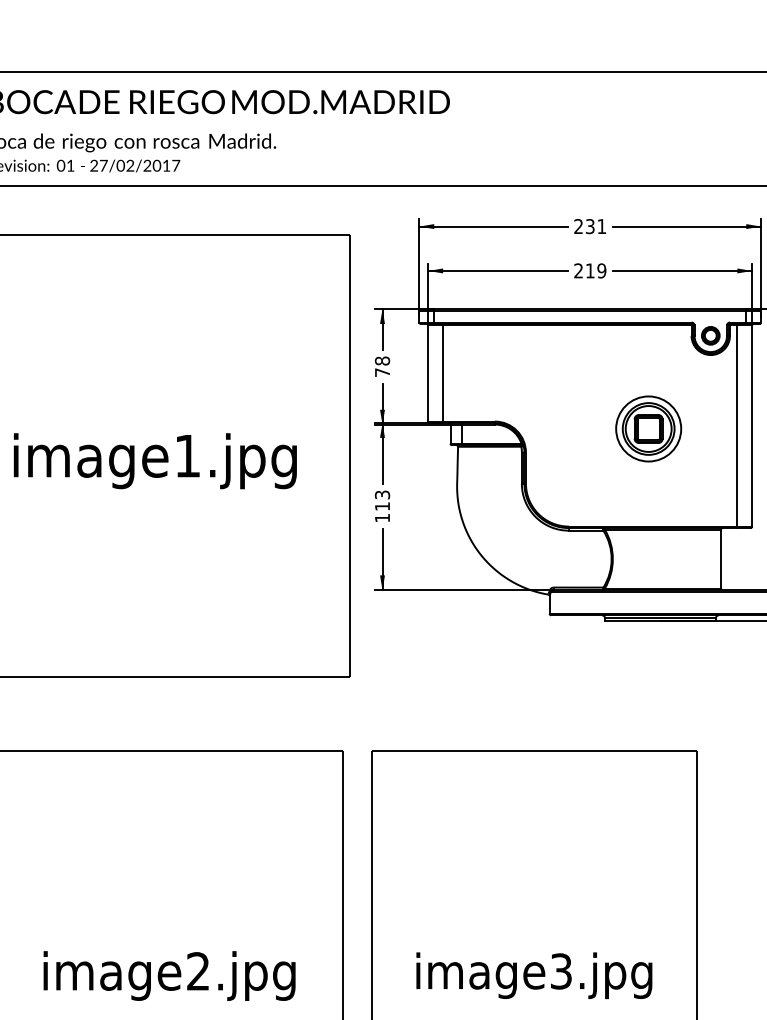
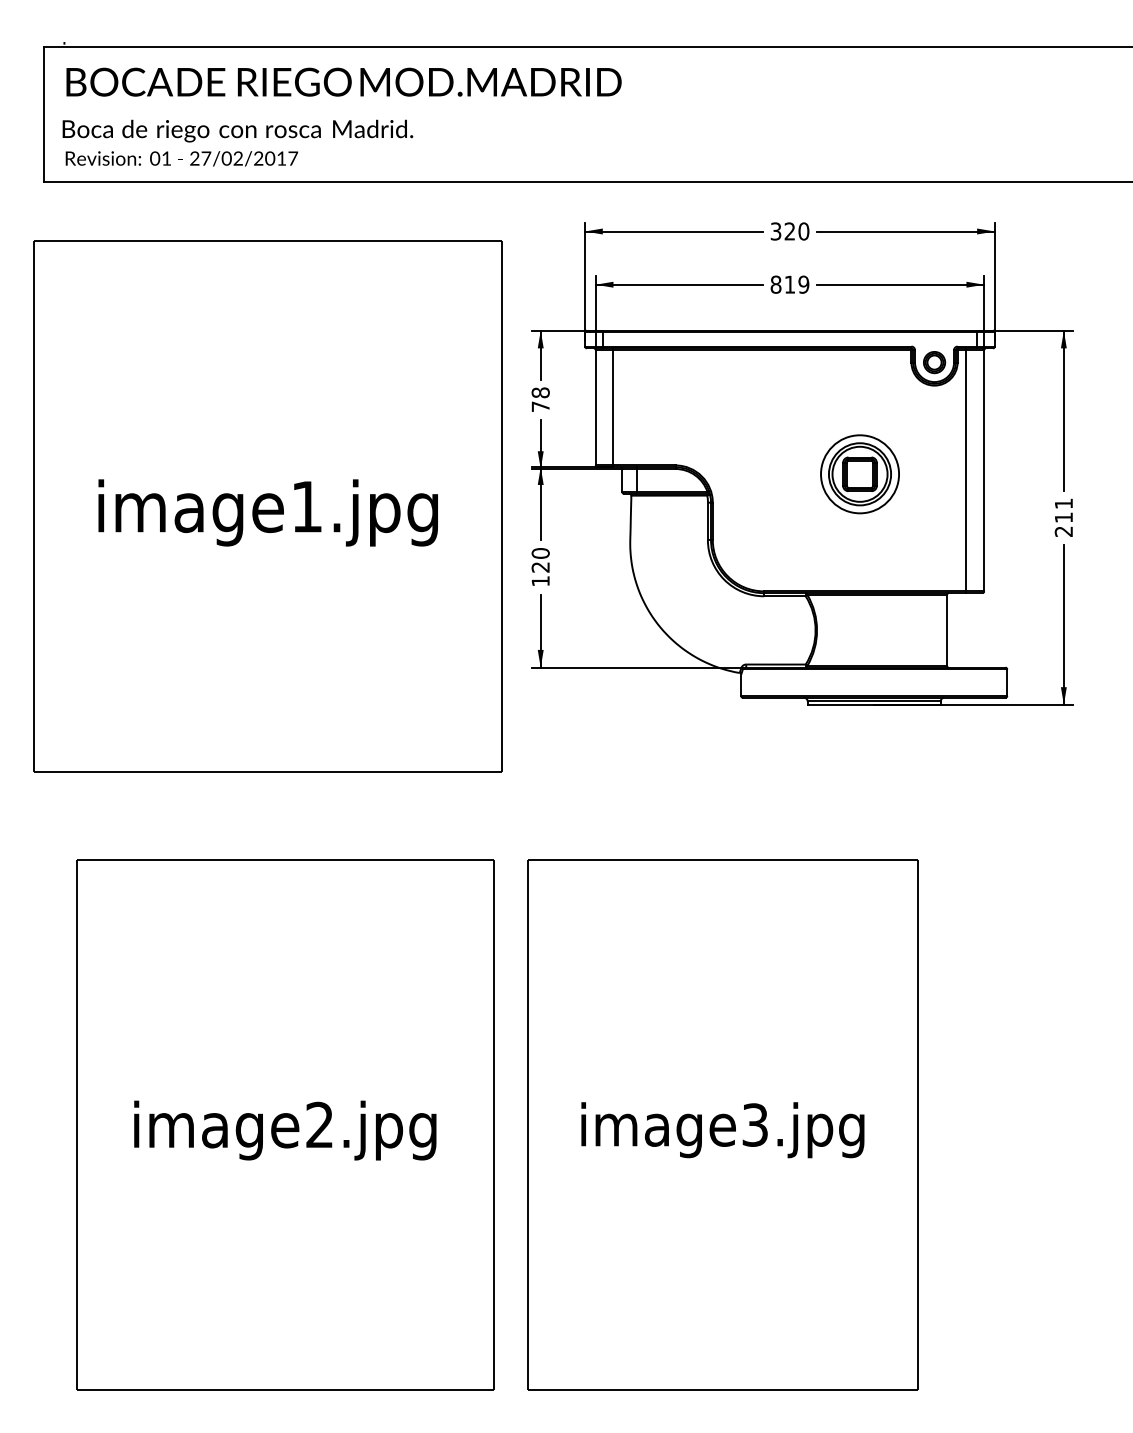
text: (589, 226) -> (789, 231), 231 -> 320
text: (578, 270) -> (775, 284), 219 -> 819
text: (382, 500) -> (540, 560), 113 -> 120

